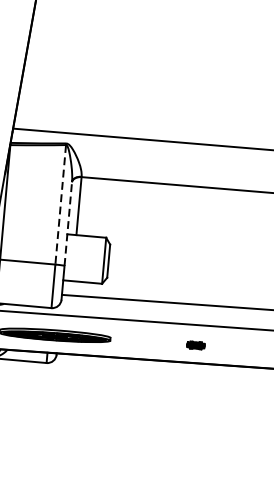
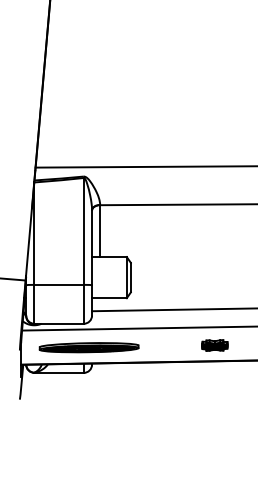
line: (60, 204) -> (83, 231), dashed -> solid
line: (68, 223) -> (92, 247), dashed -> solid
part: (195, 345) -> (214, 345), size x1.67

